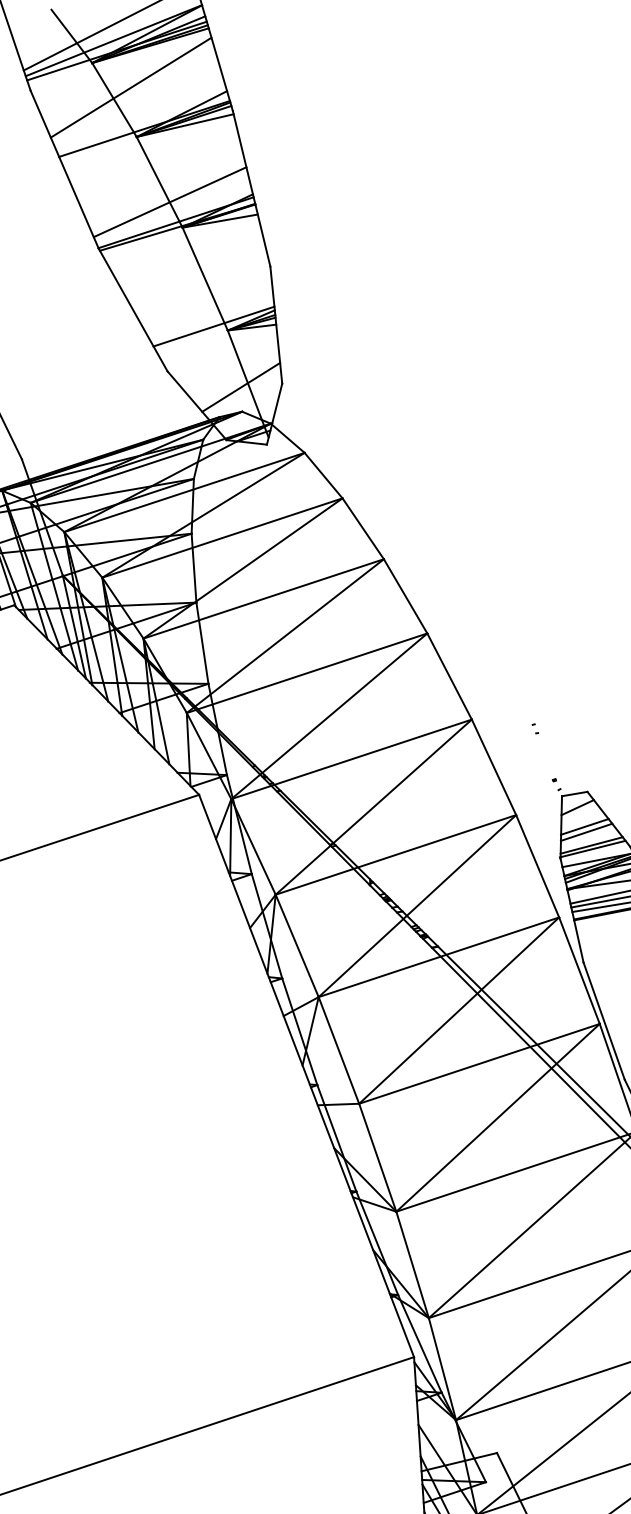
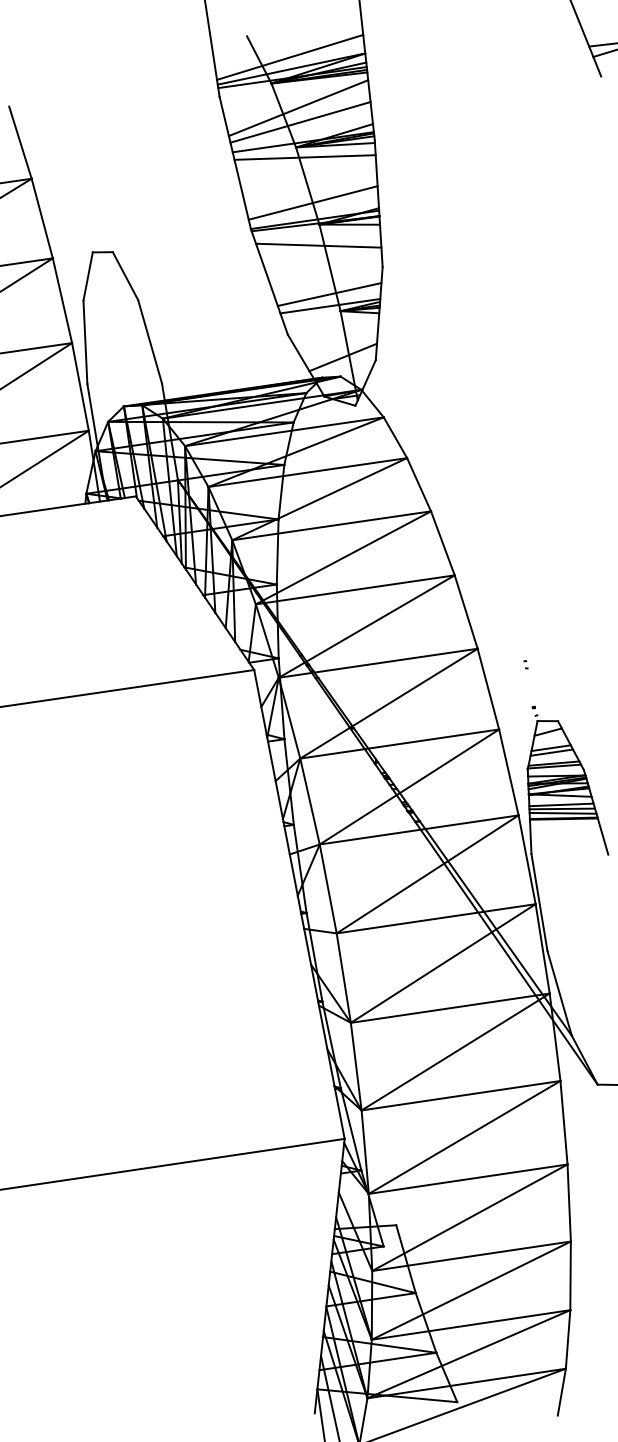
line: (136, 105) -> (300, 122), added
line: (149, 147) -> (304, 157), added
line: (186, 253) -> (318, 245), added
line: (210, 312) -> (329, 294), added

